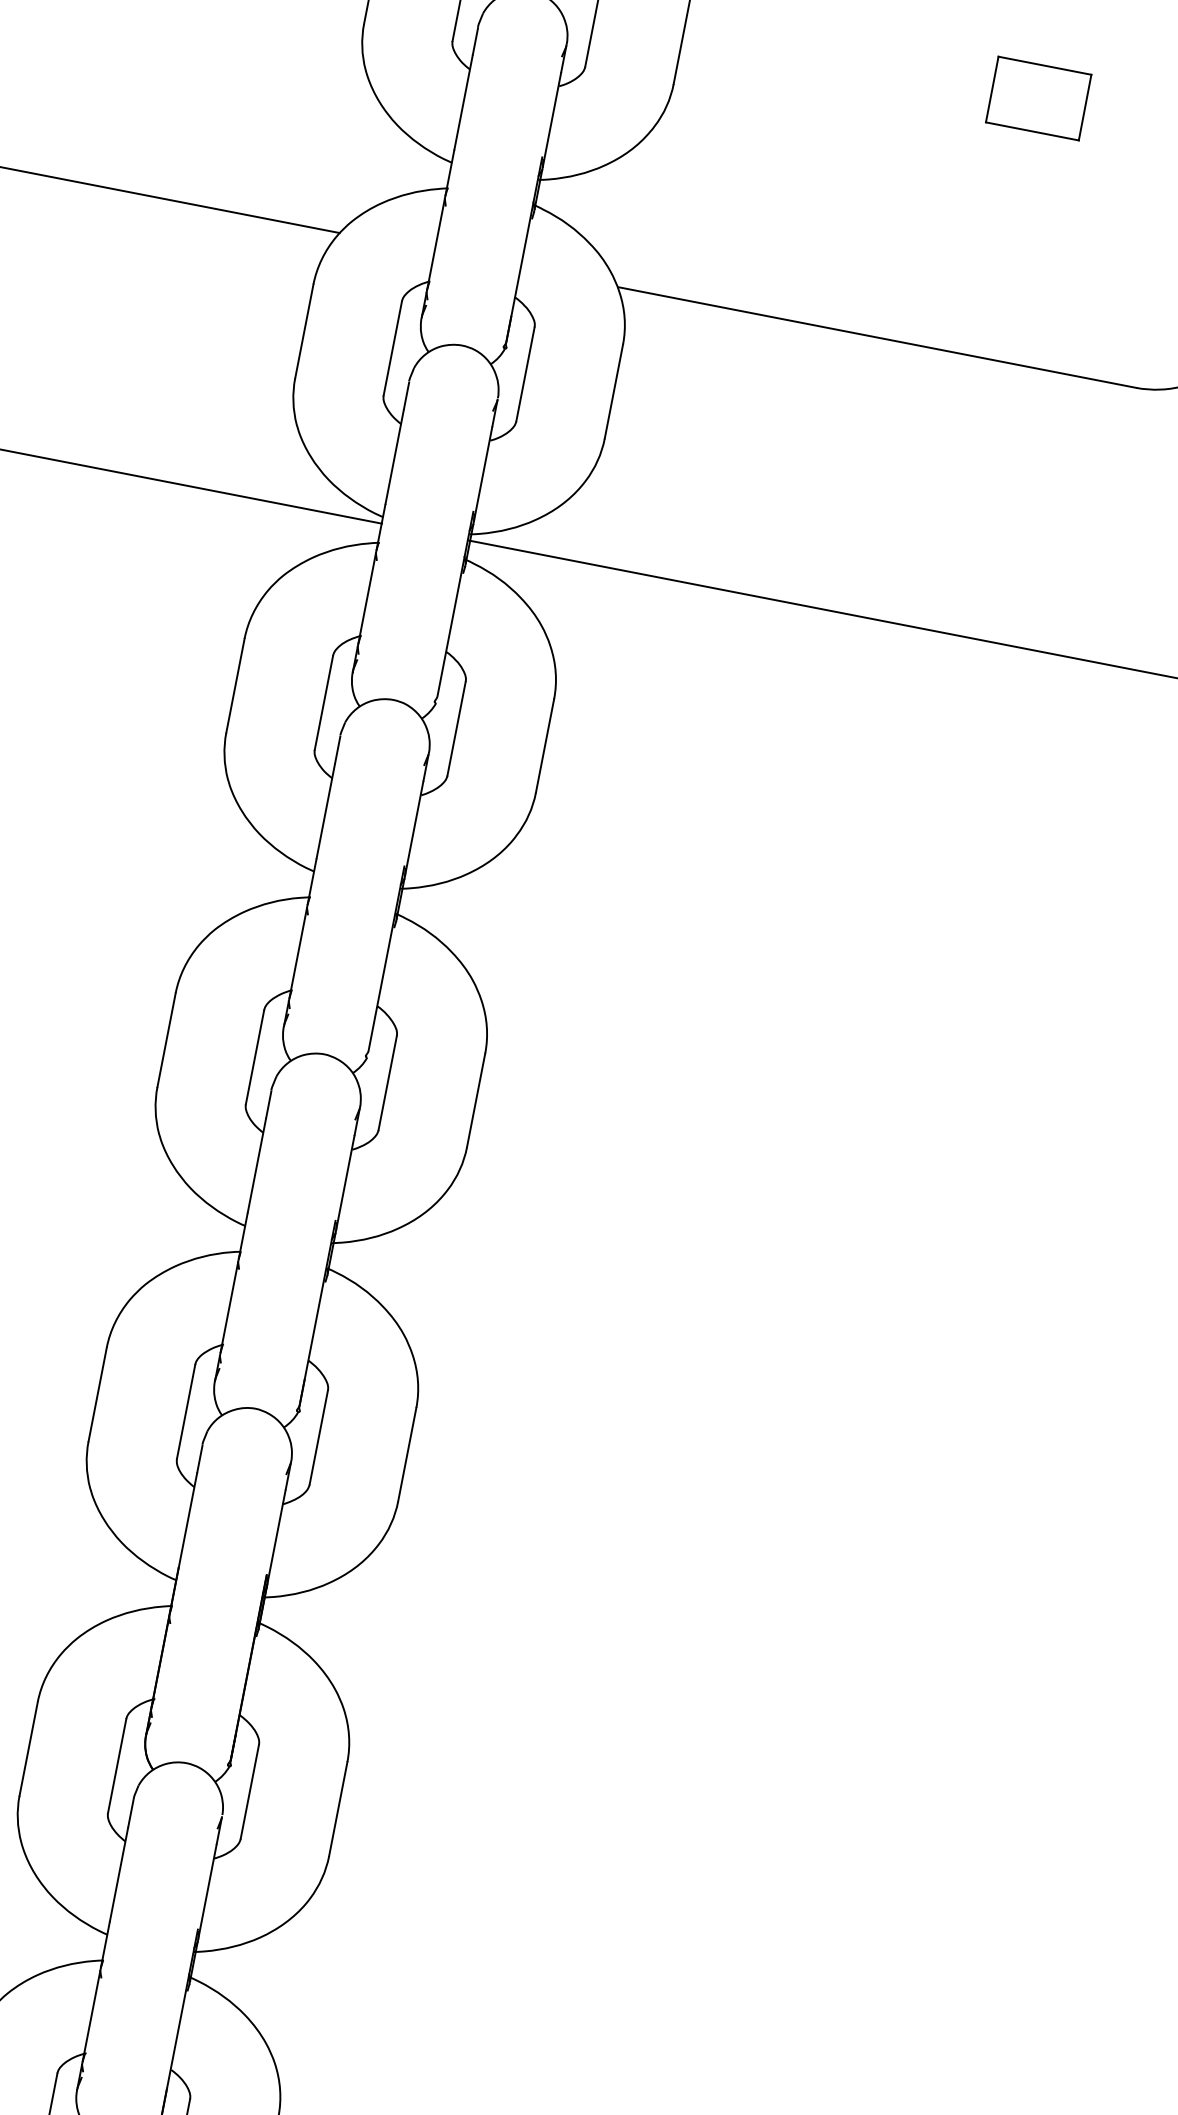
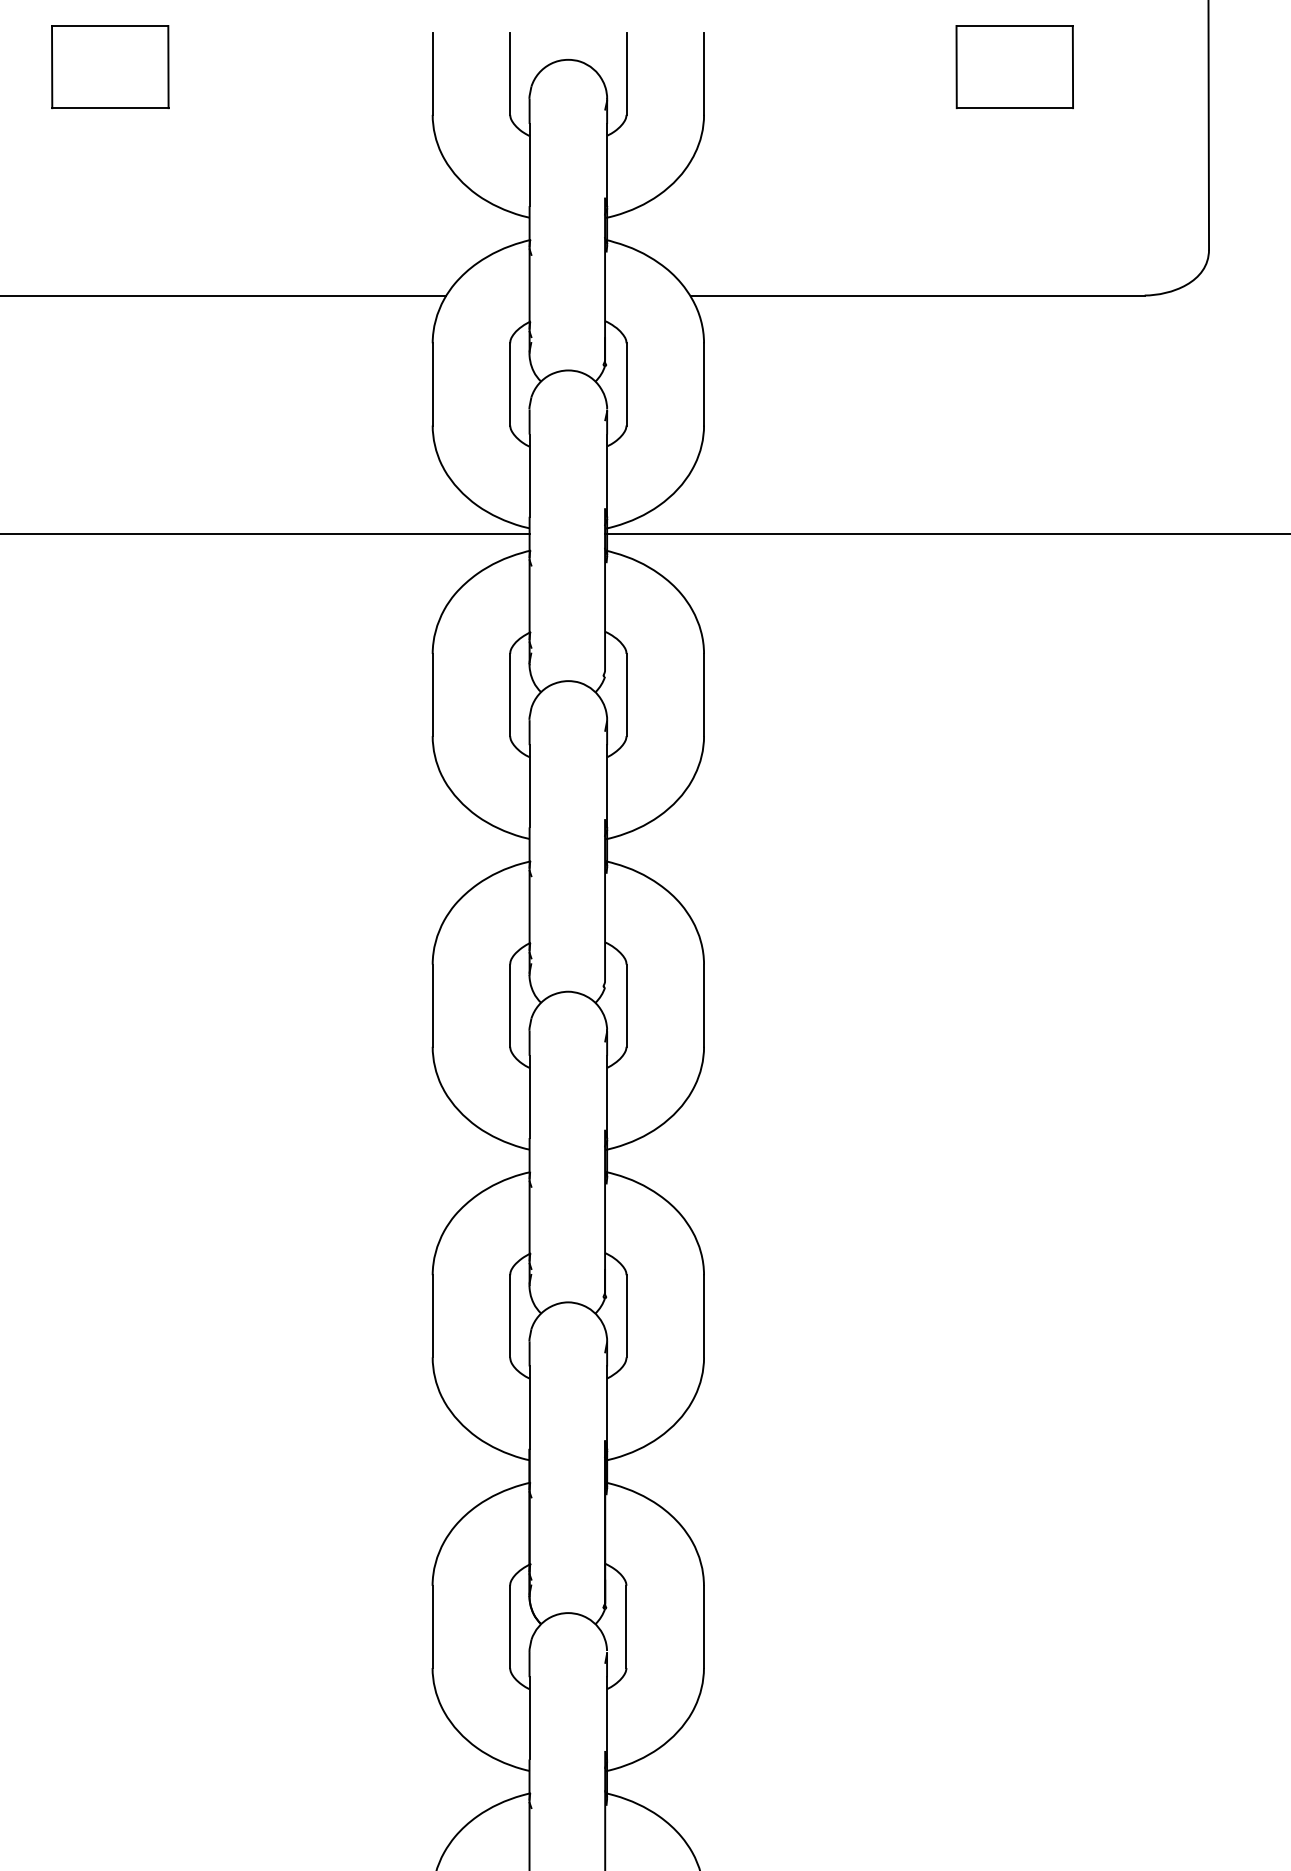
part: (1038, 98) -> (1014, 67), size x1.43

